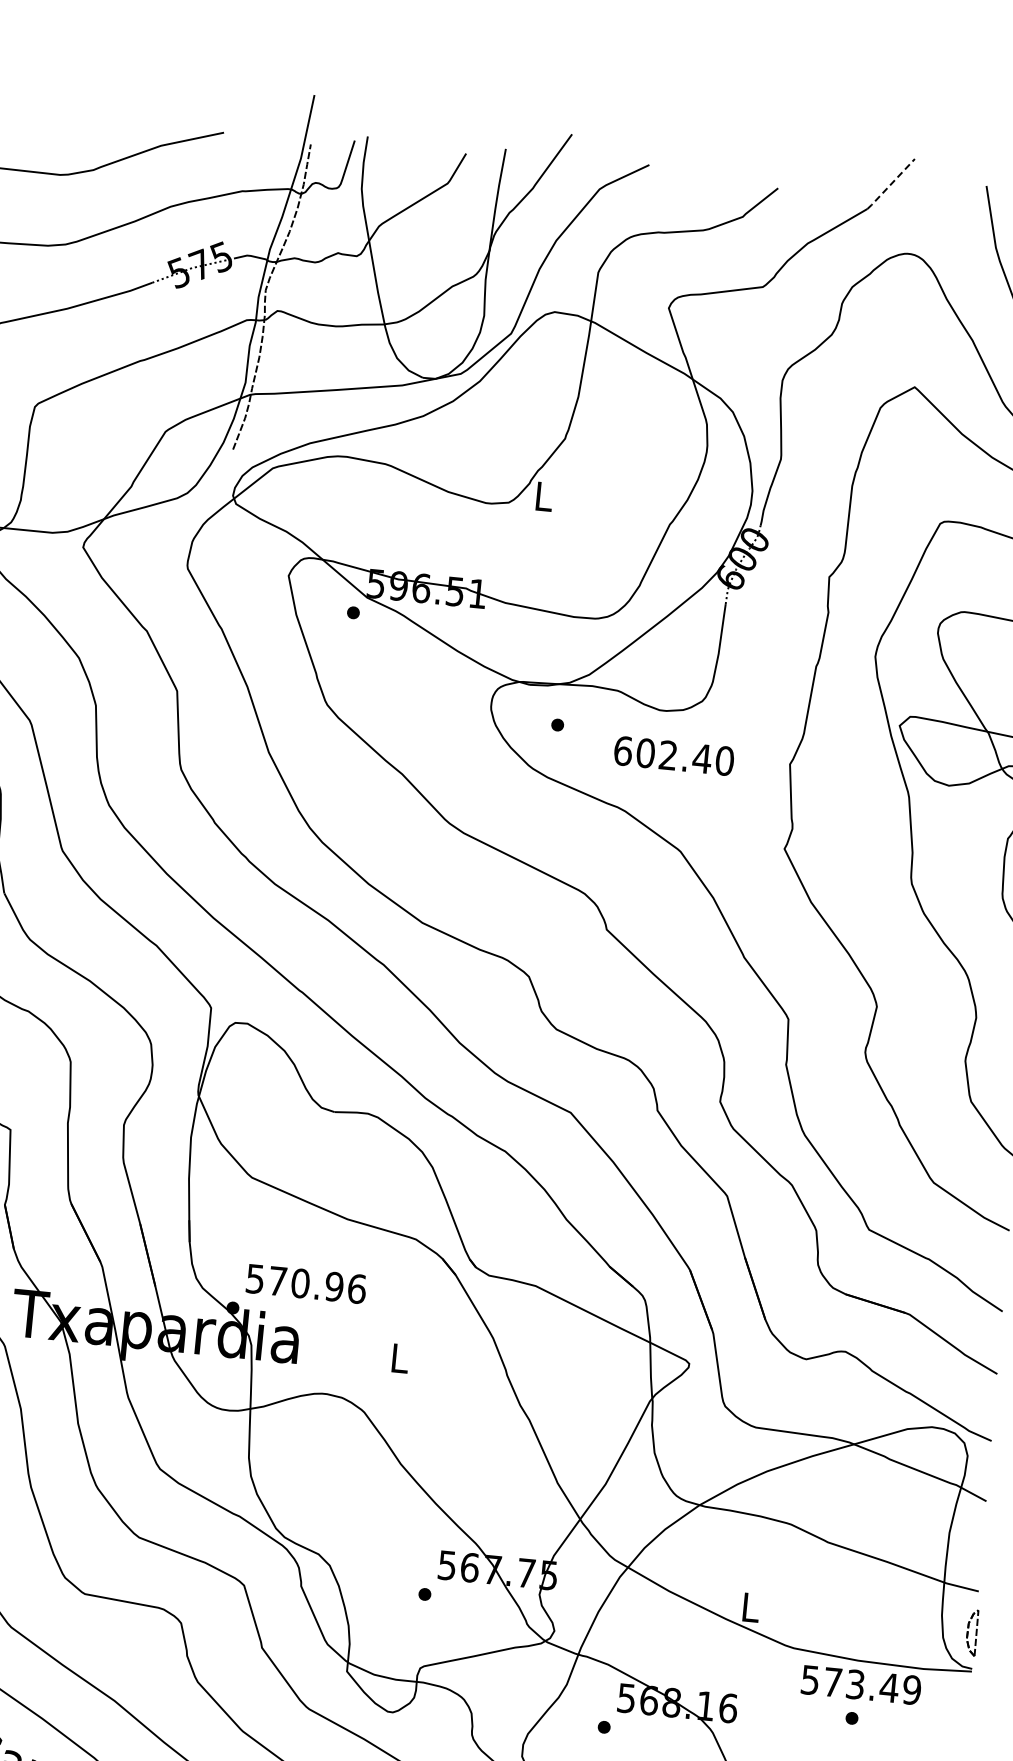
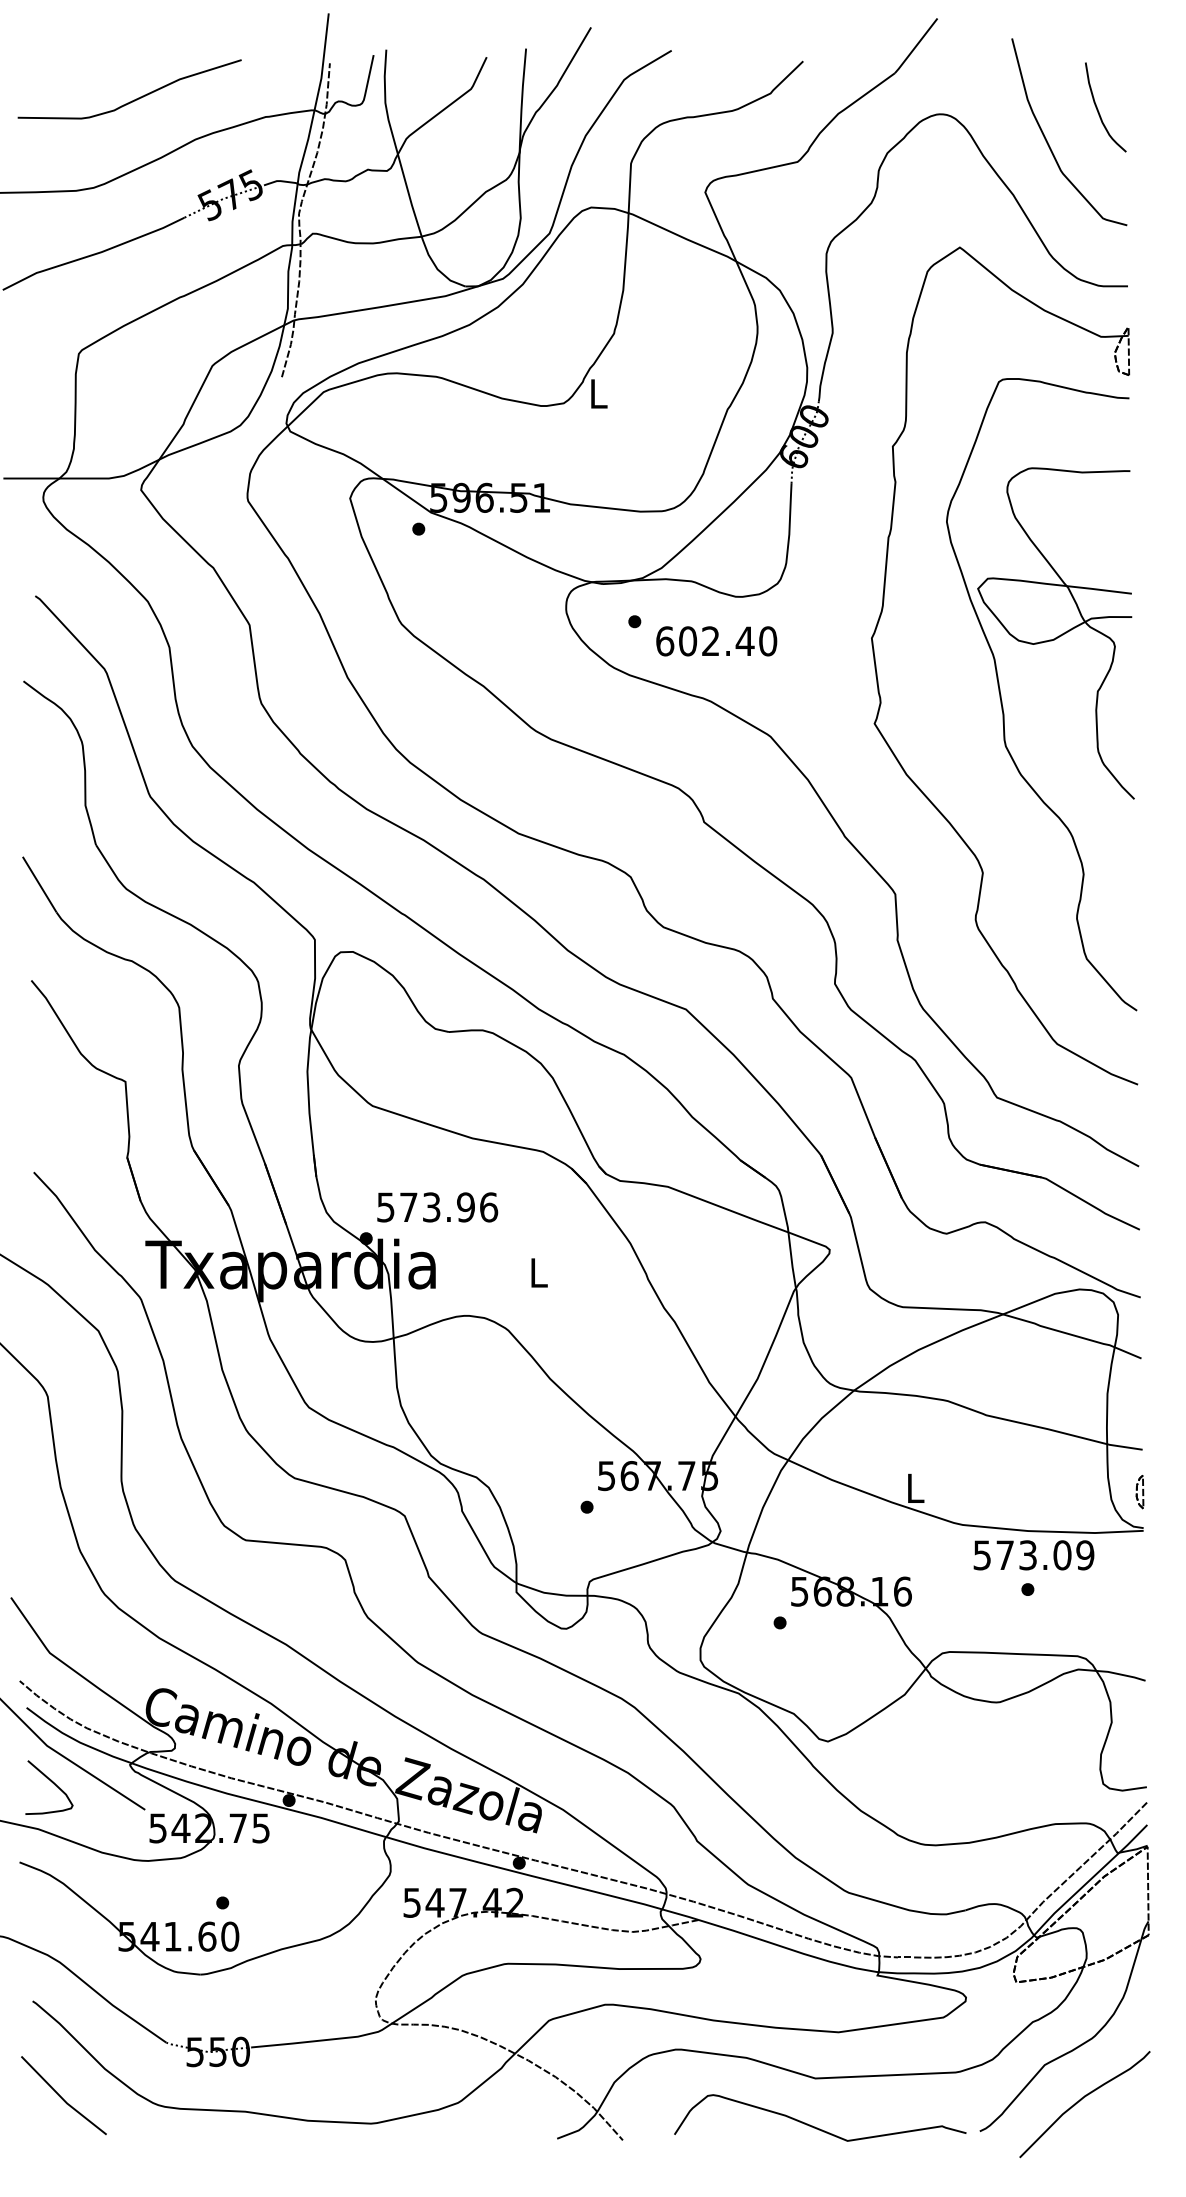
line: (891, 184) -> (916, 46), dashed -> solid
text: (673, 756) -> (716, 641), moved
text: (300, 1283) -> (431, 1207), 570.96 -> 573.96
part: (971, 1633) -> (1139, 1492), size x0.71
text: (888, 1687) -> (1061, 1555), 573.49 -> 573.09

